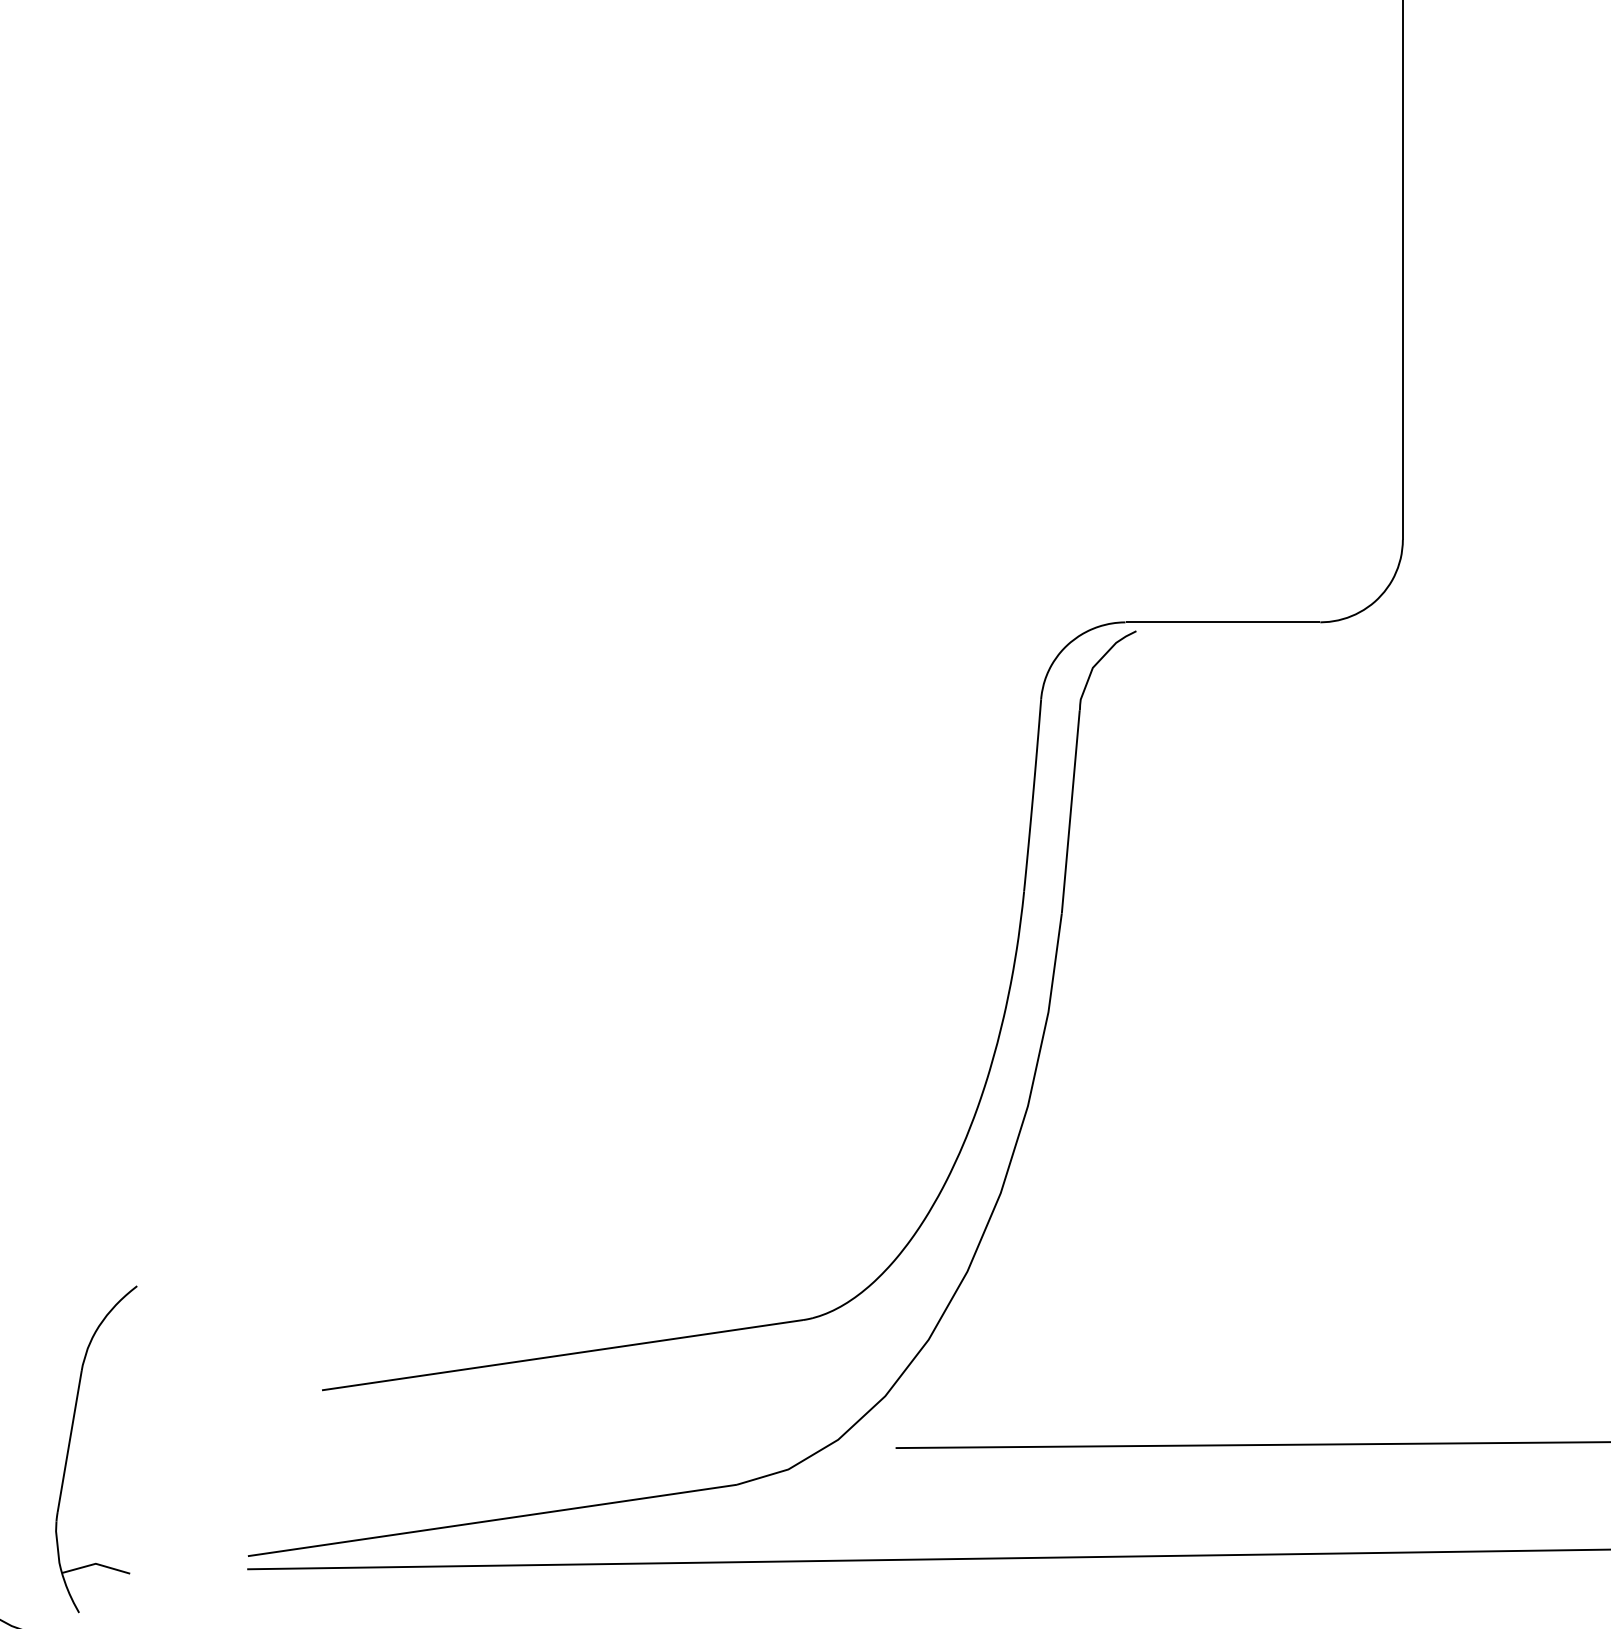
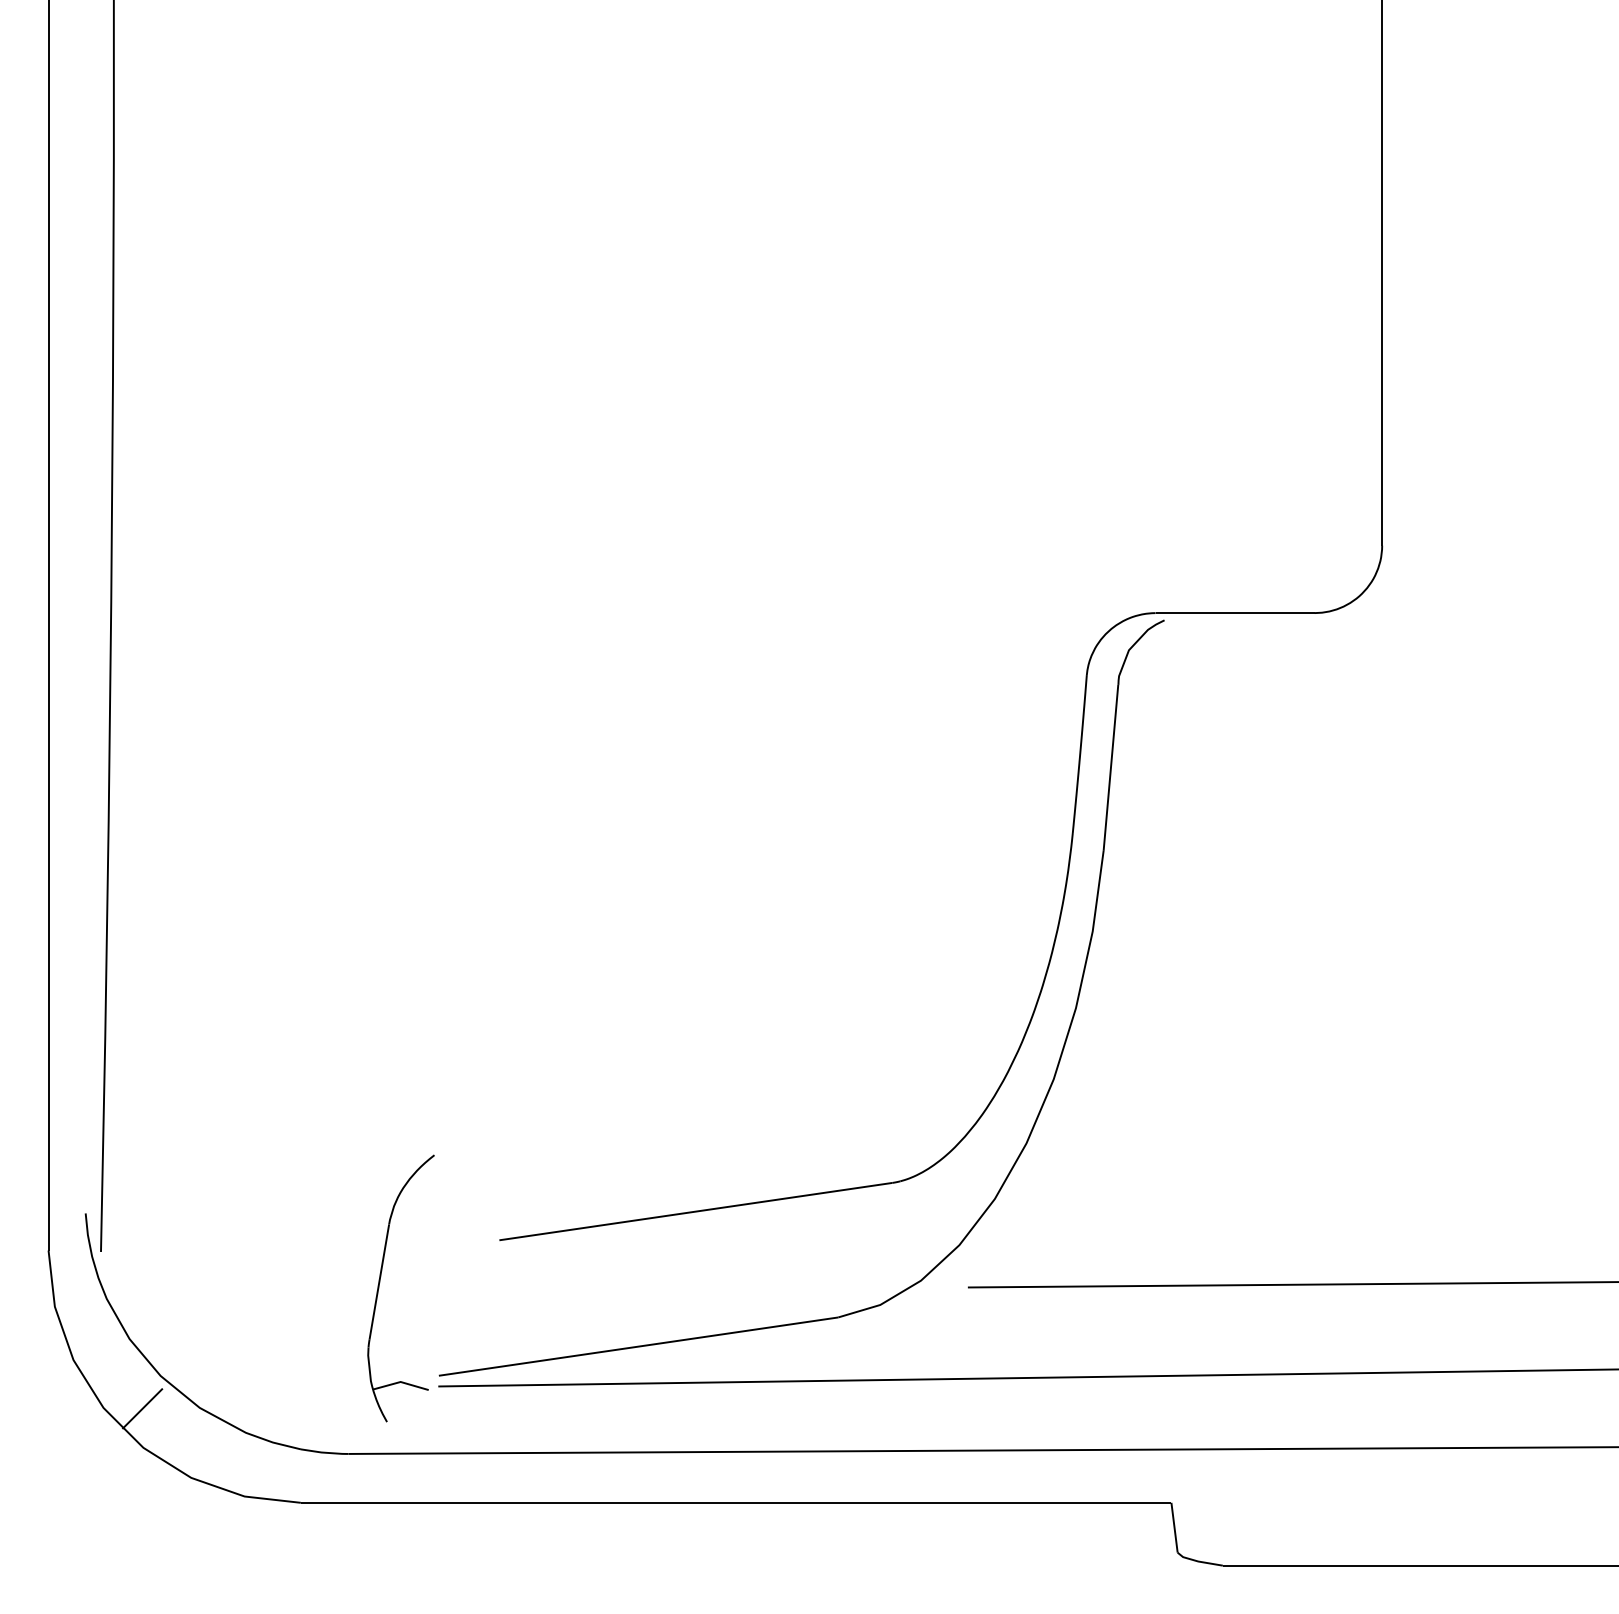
part: (71, 1441) -> (380, 1282), moved

